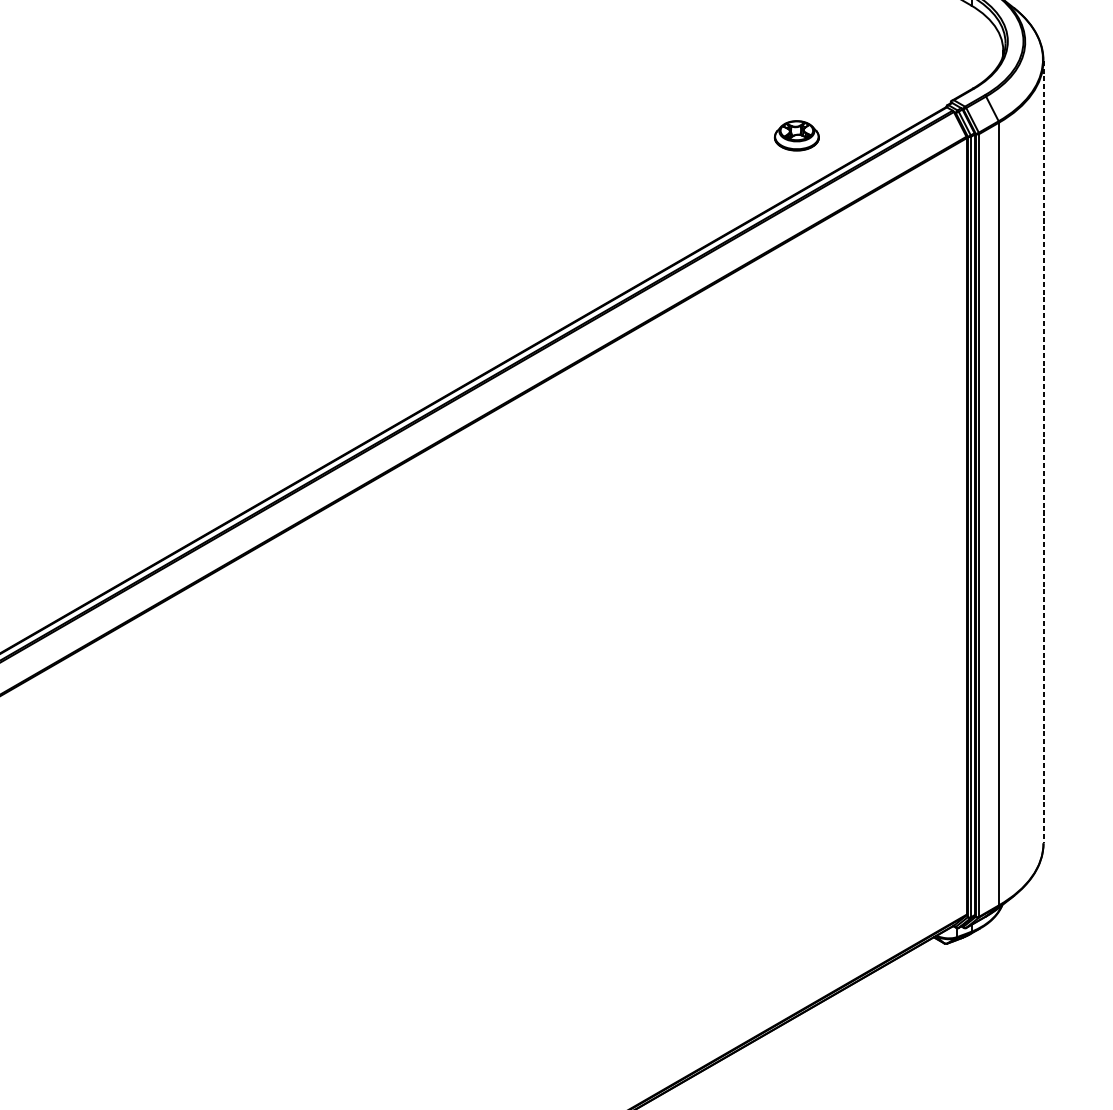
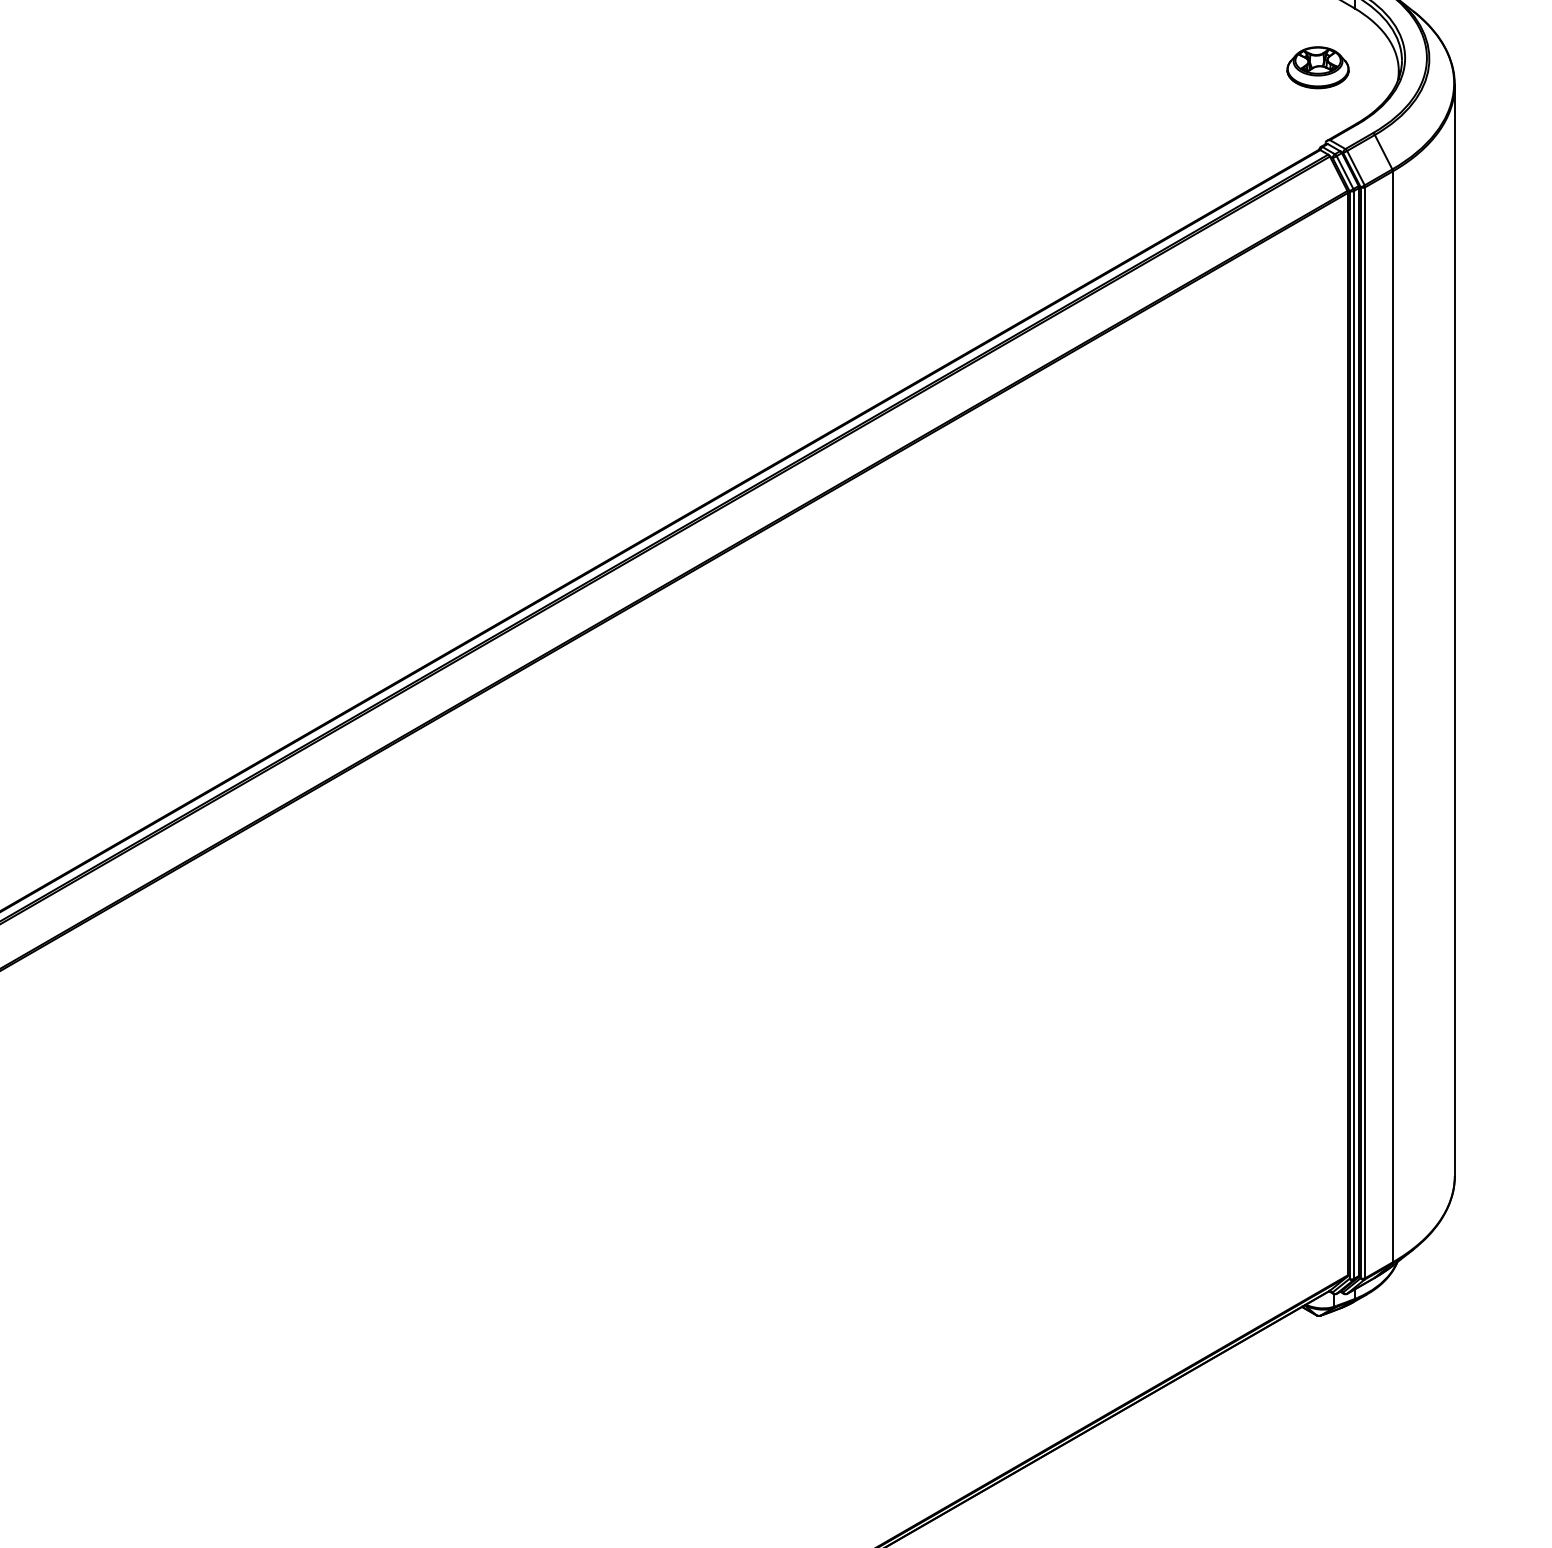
part: (796, 135) -> (1317, 67), moved
line: (1043, 452) -> (1454, 630), dashed -> solid

